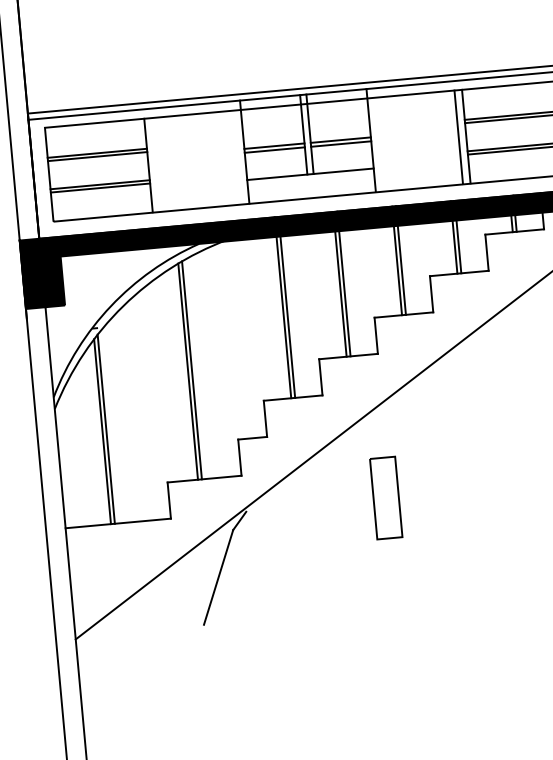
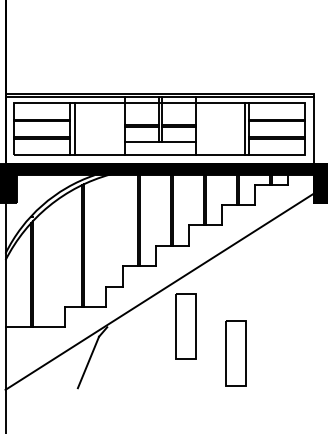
line: (155, 164) -> (74, 128), added
part: (385, 497) -> (185, 326), size x1.43
part: (478, 537) -> (235, 353), added

